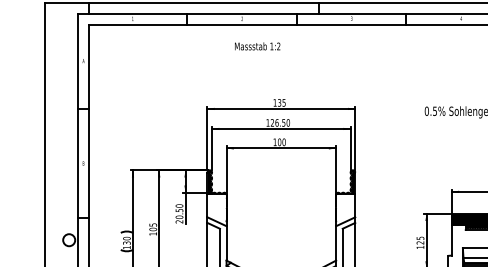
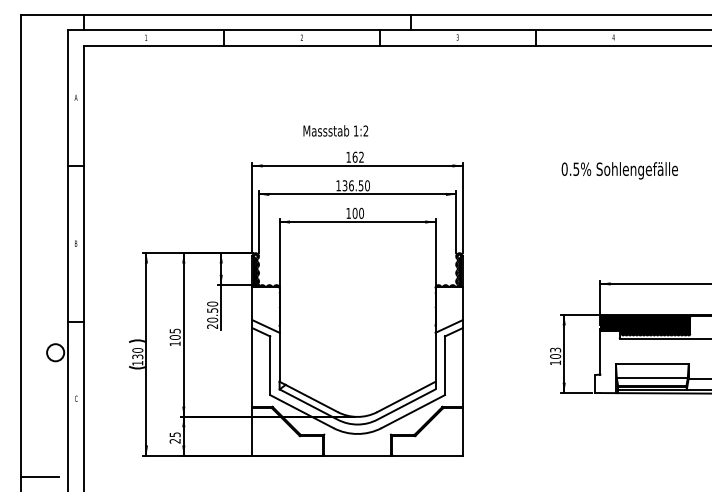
text: (257, 46) -> (335, 130), moved
text: (281, 102) -> (357, 156), 135 -> 162
text: (272, 123) -> (344, 186), 126.50 -> 136.50
text: (420, 240) -> (555, 352), 125 -> 103

